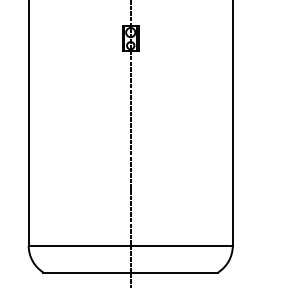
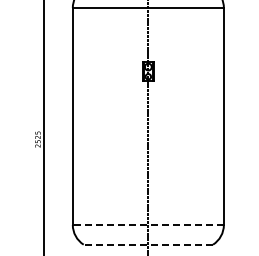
line: (130, 245) -> (148, 224), solid -> dashed
line: (130, 272) -> (148, 244), solid -> dashed

